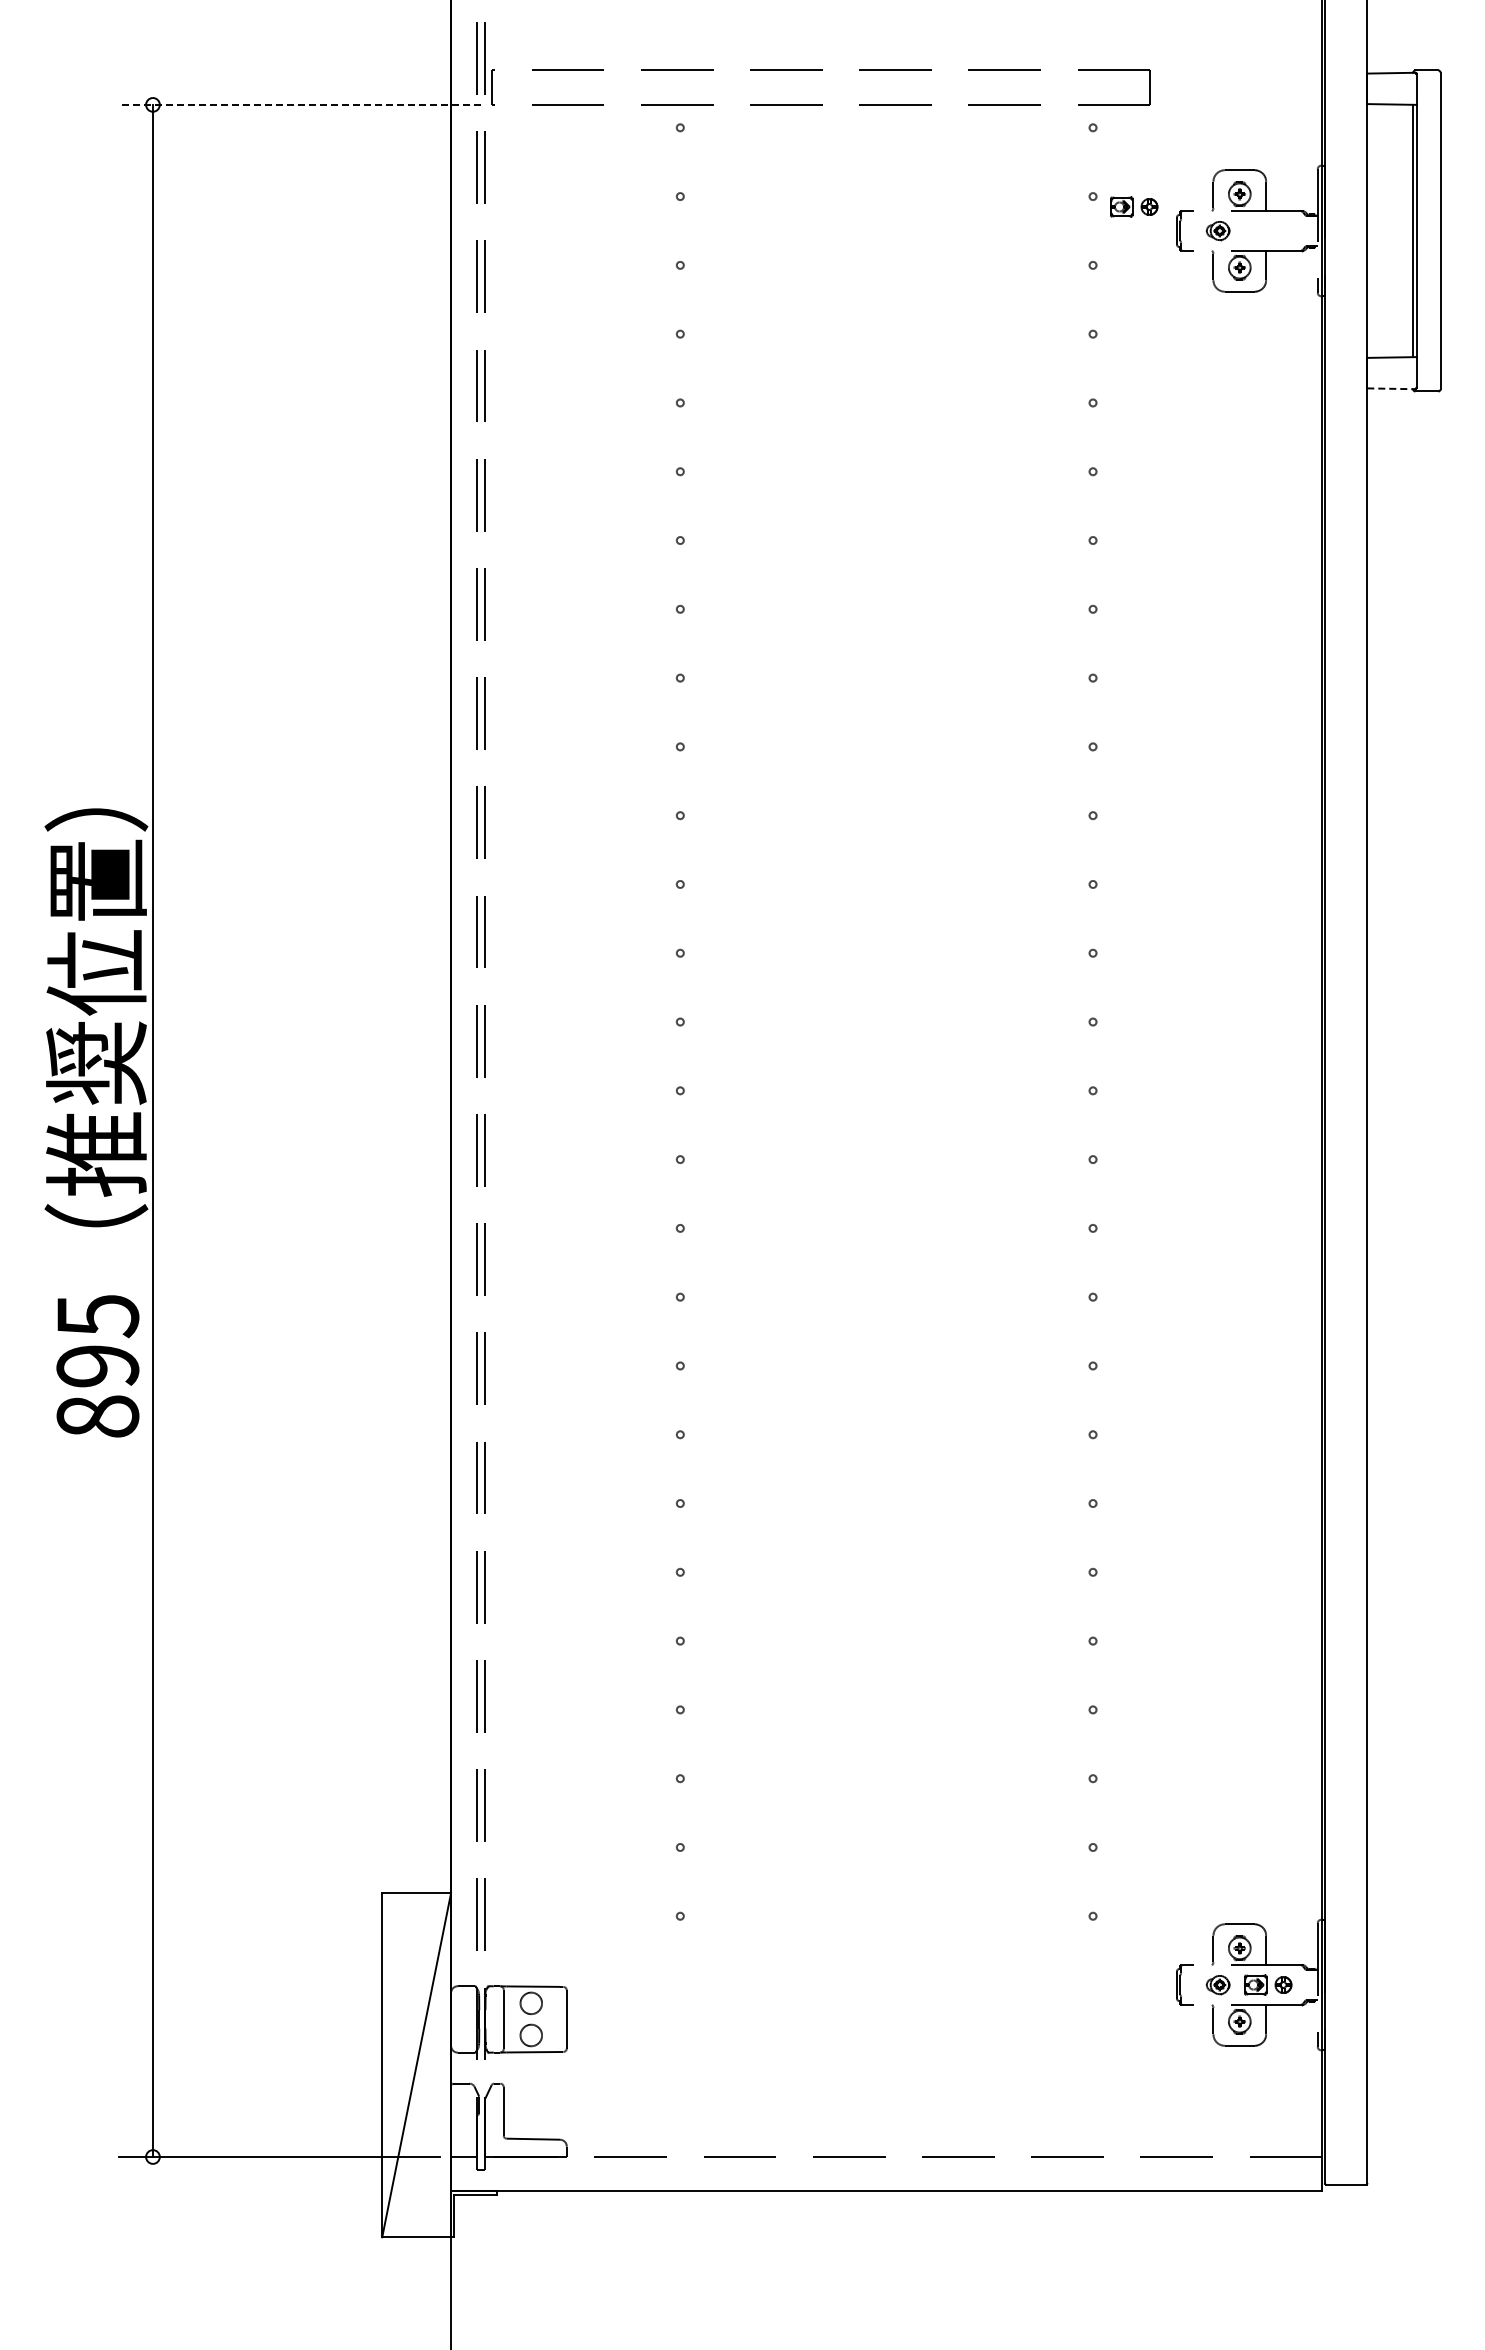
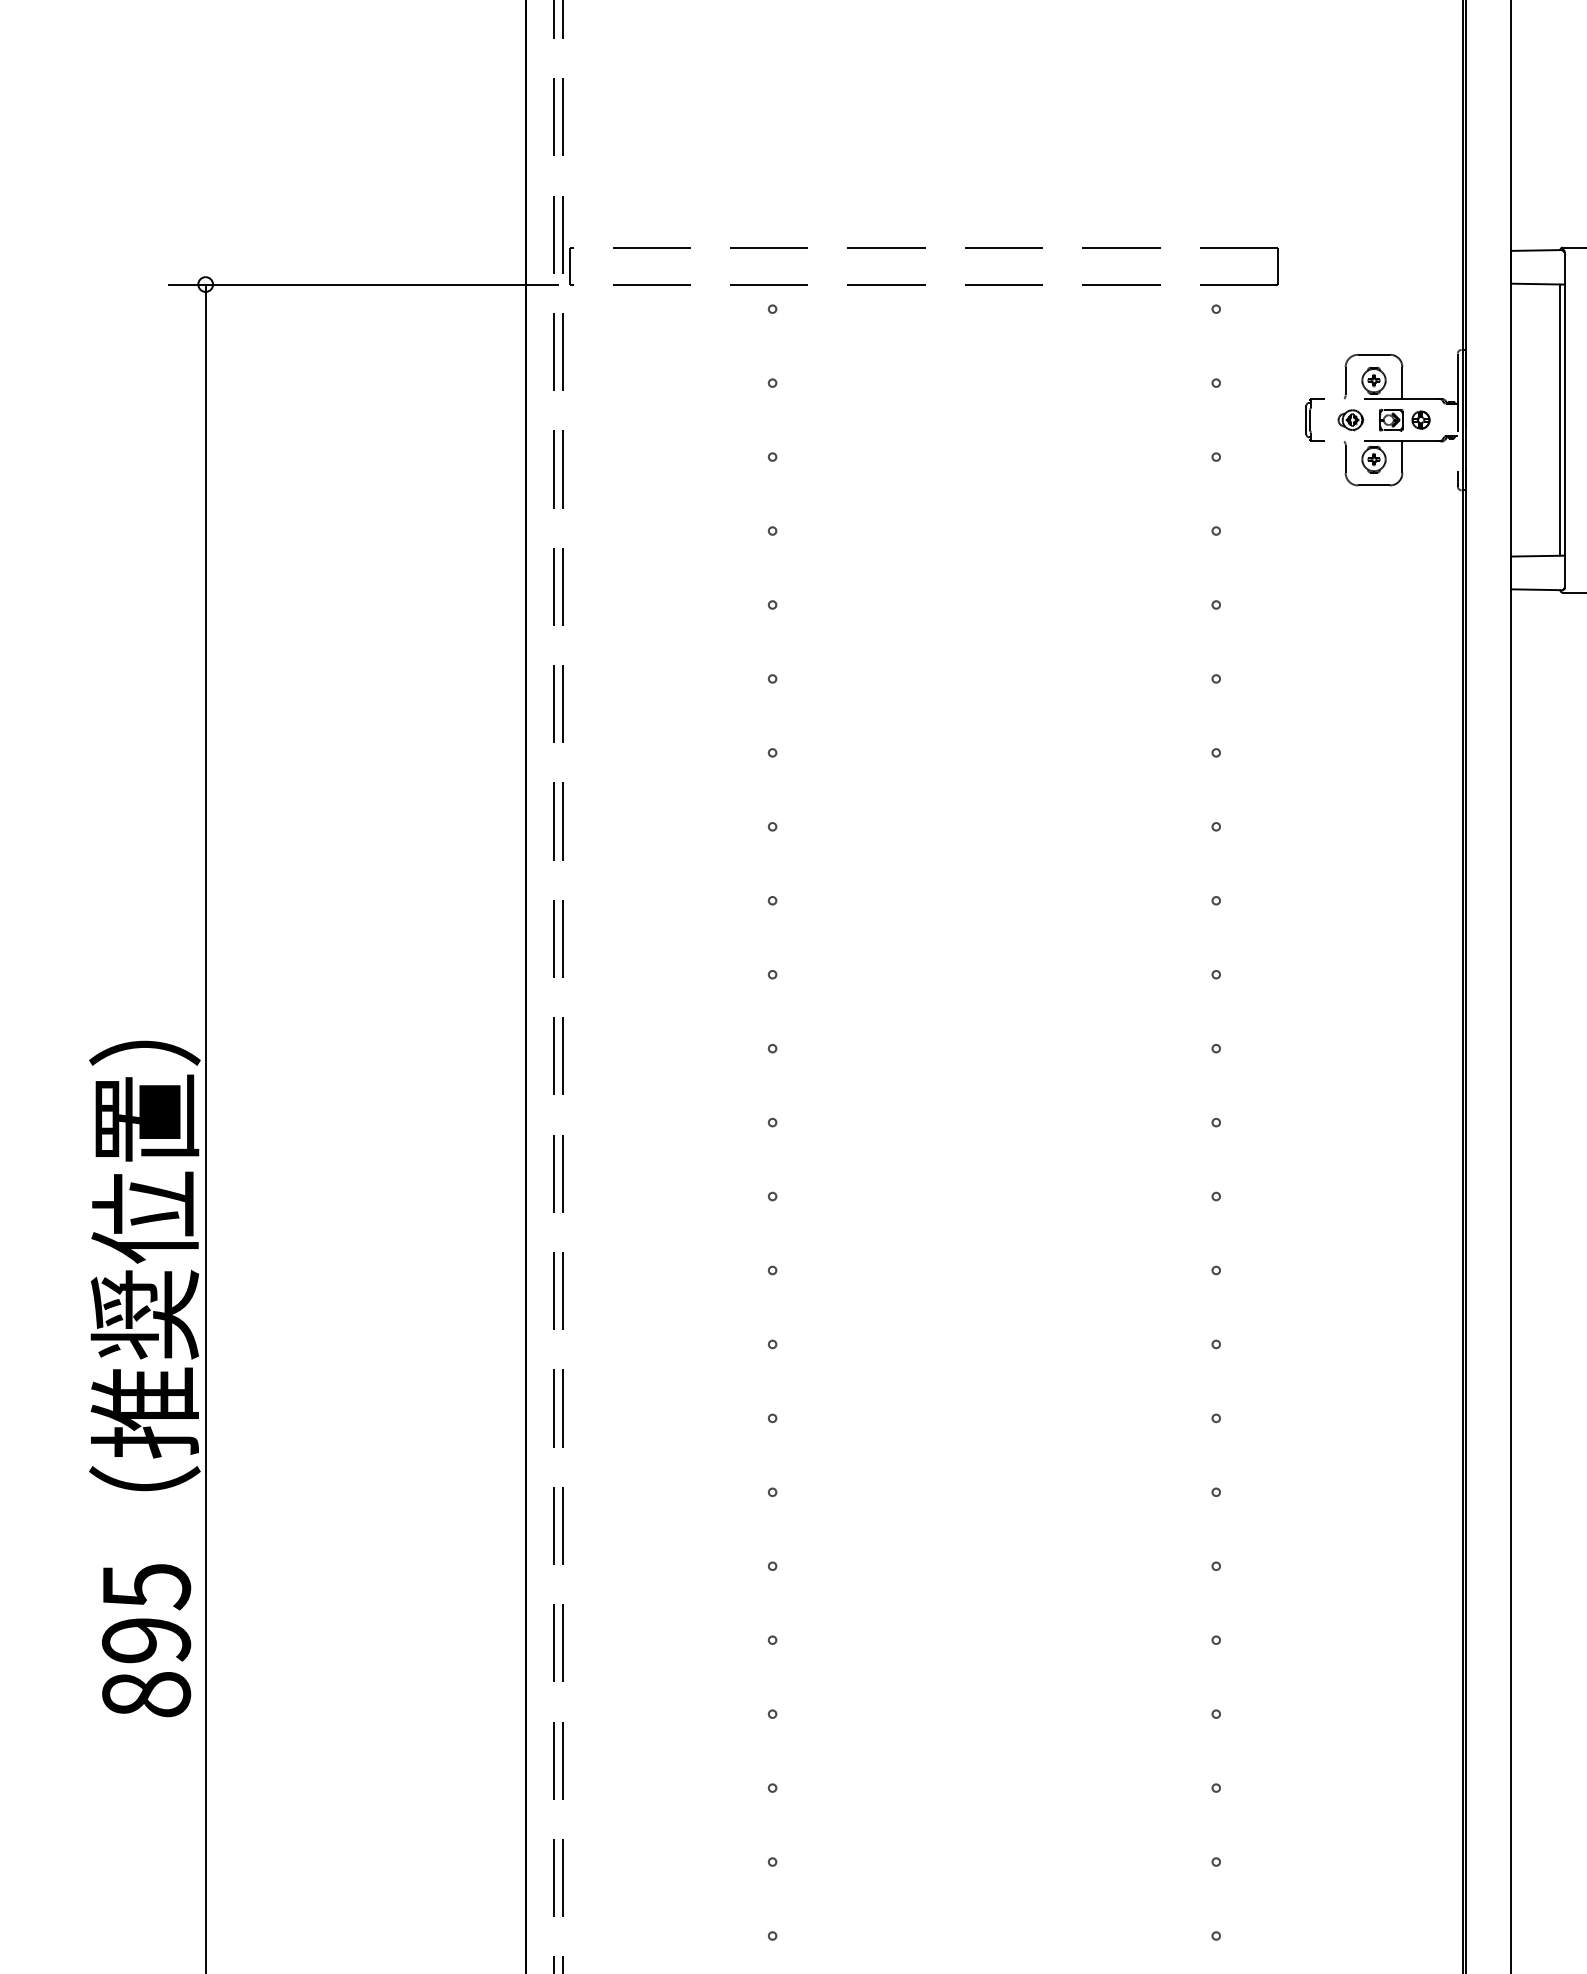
line: (299, 104) -> (363, 284), dashed -> solid
part: (1134, 206) -> (1404, 419), moved
line: (1391, 388) -> (1537, 589), dashed -> solid

